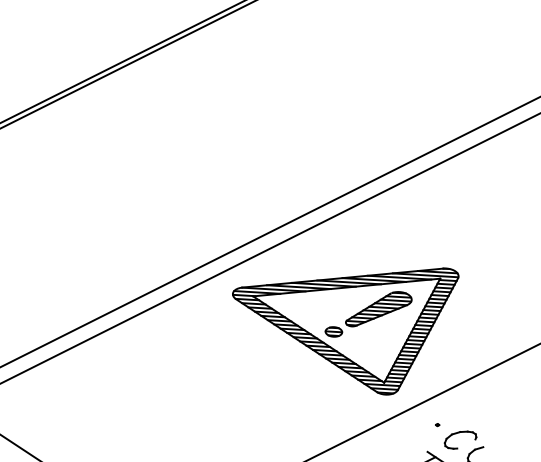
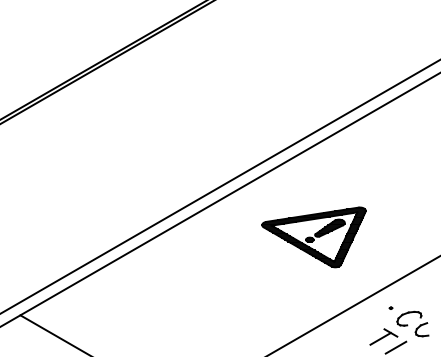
part: (342, 327) -> (313, 237), size x0.6

